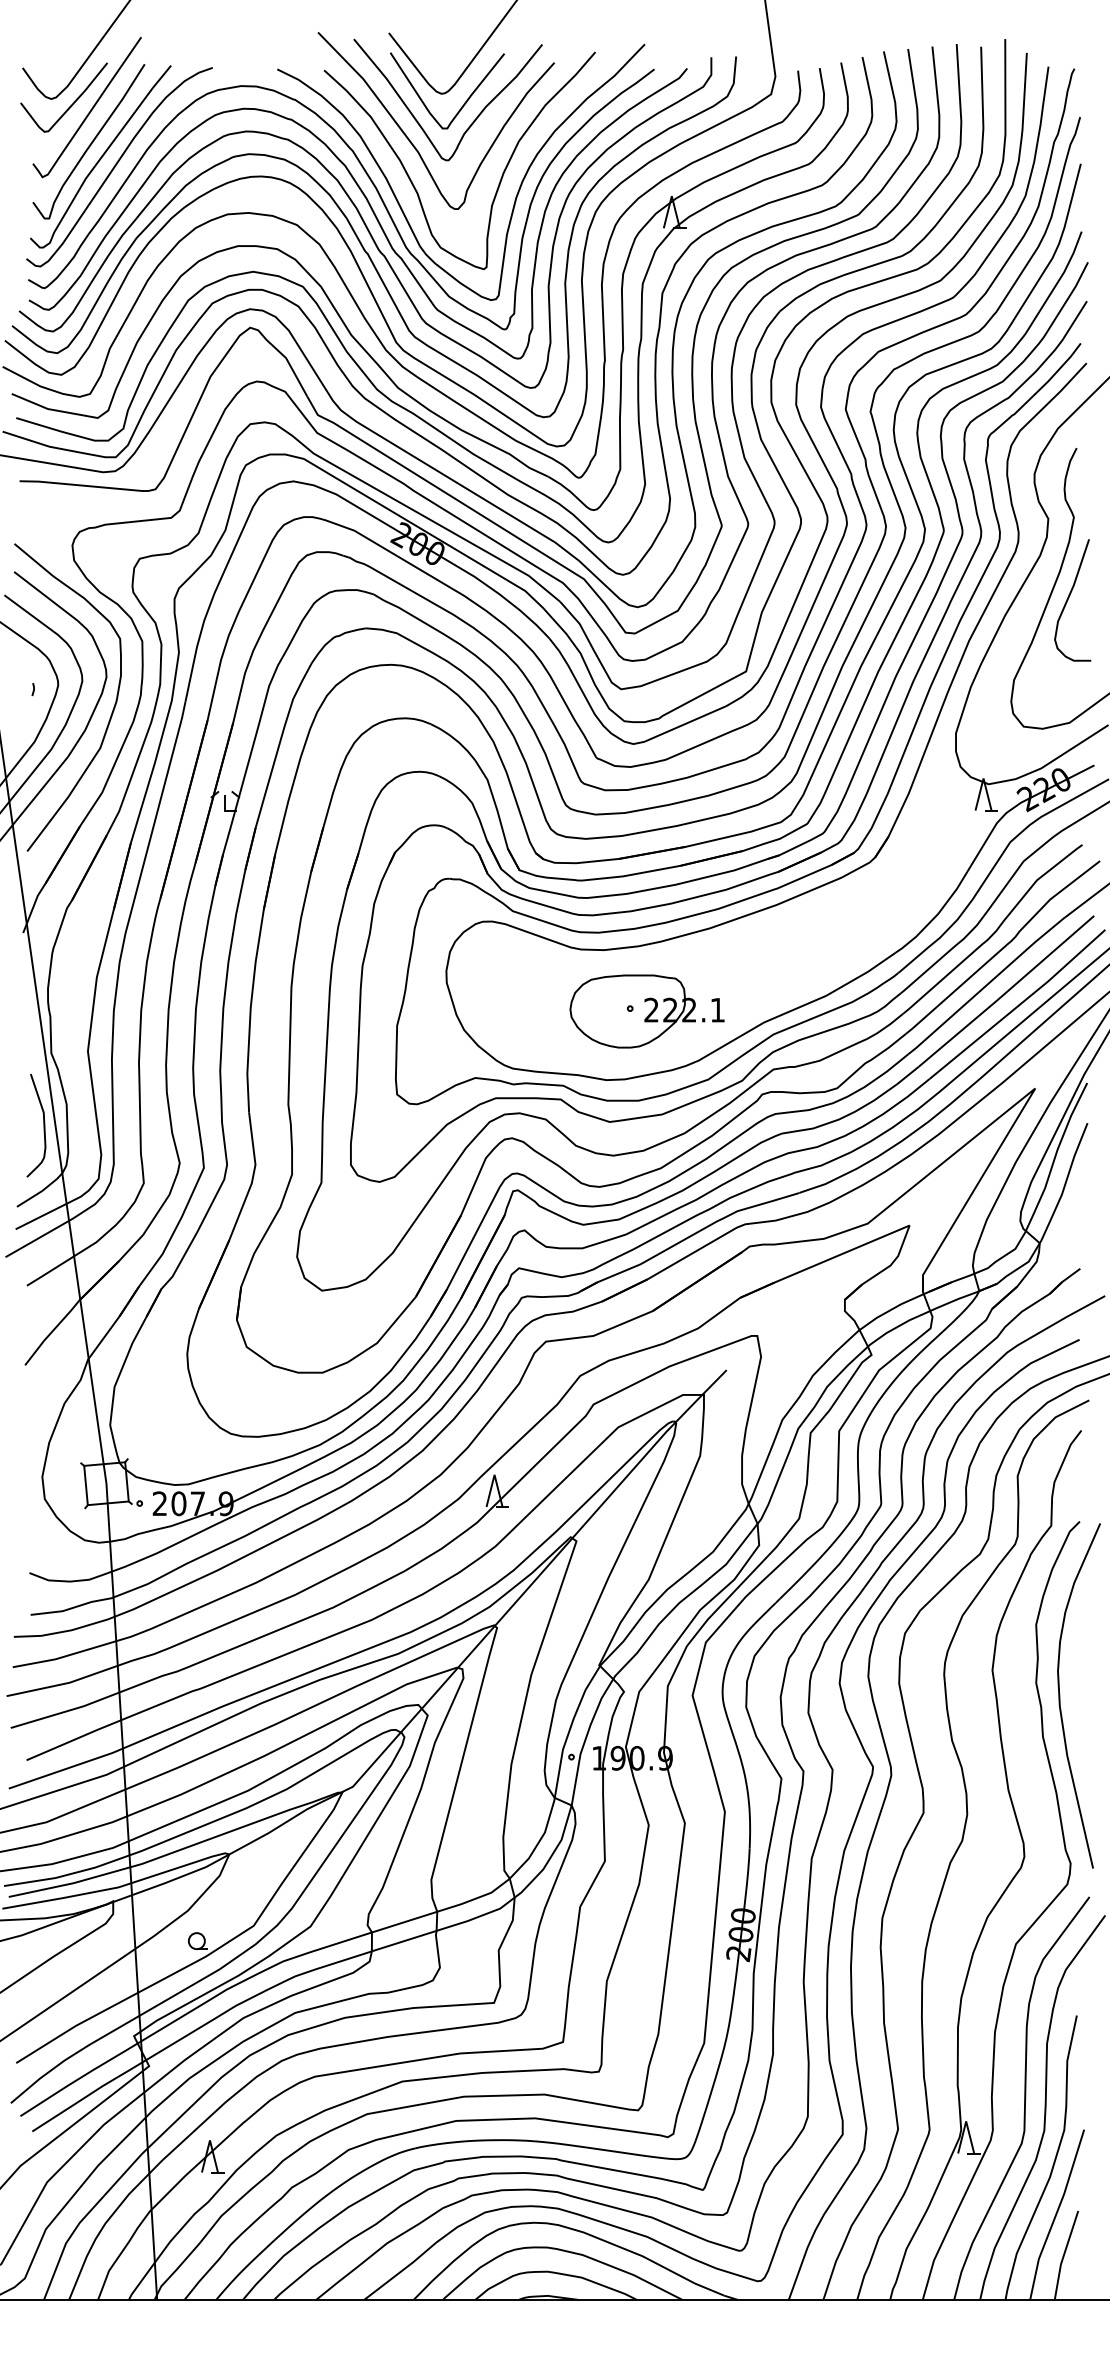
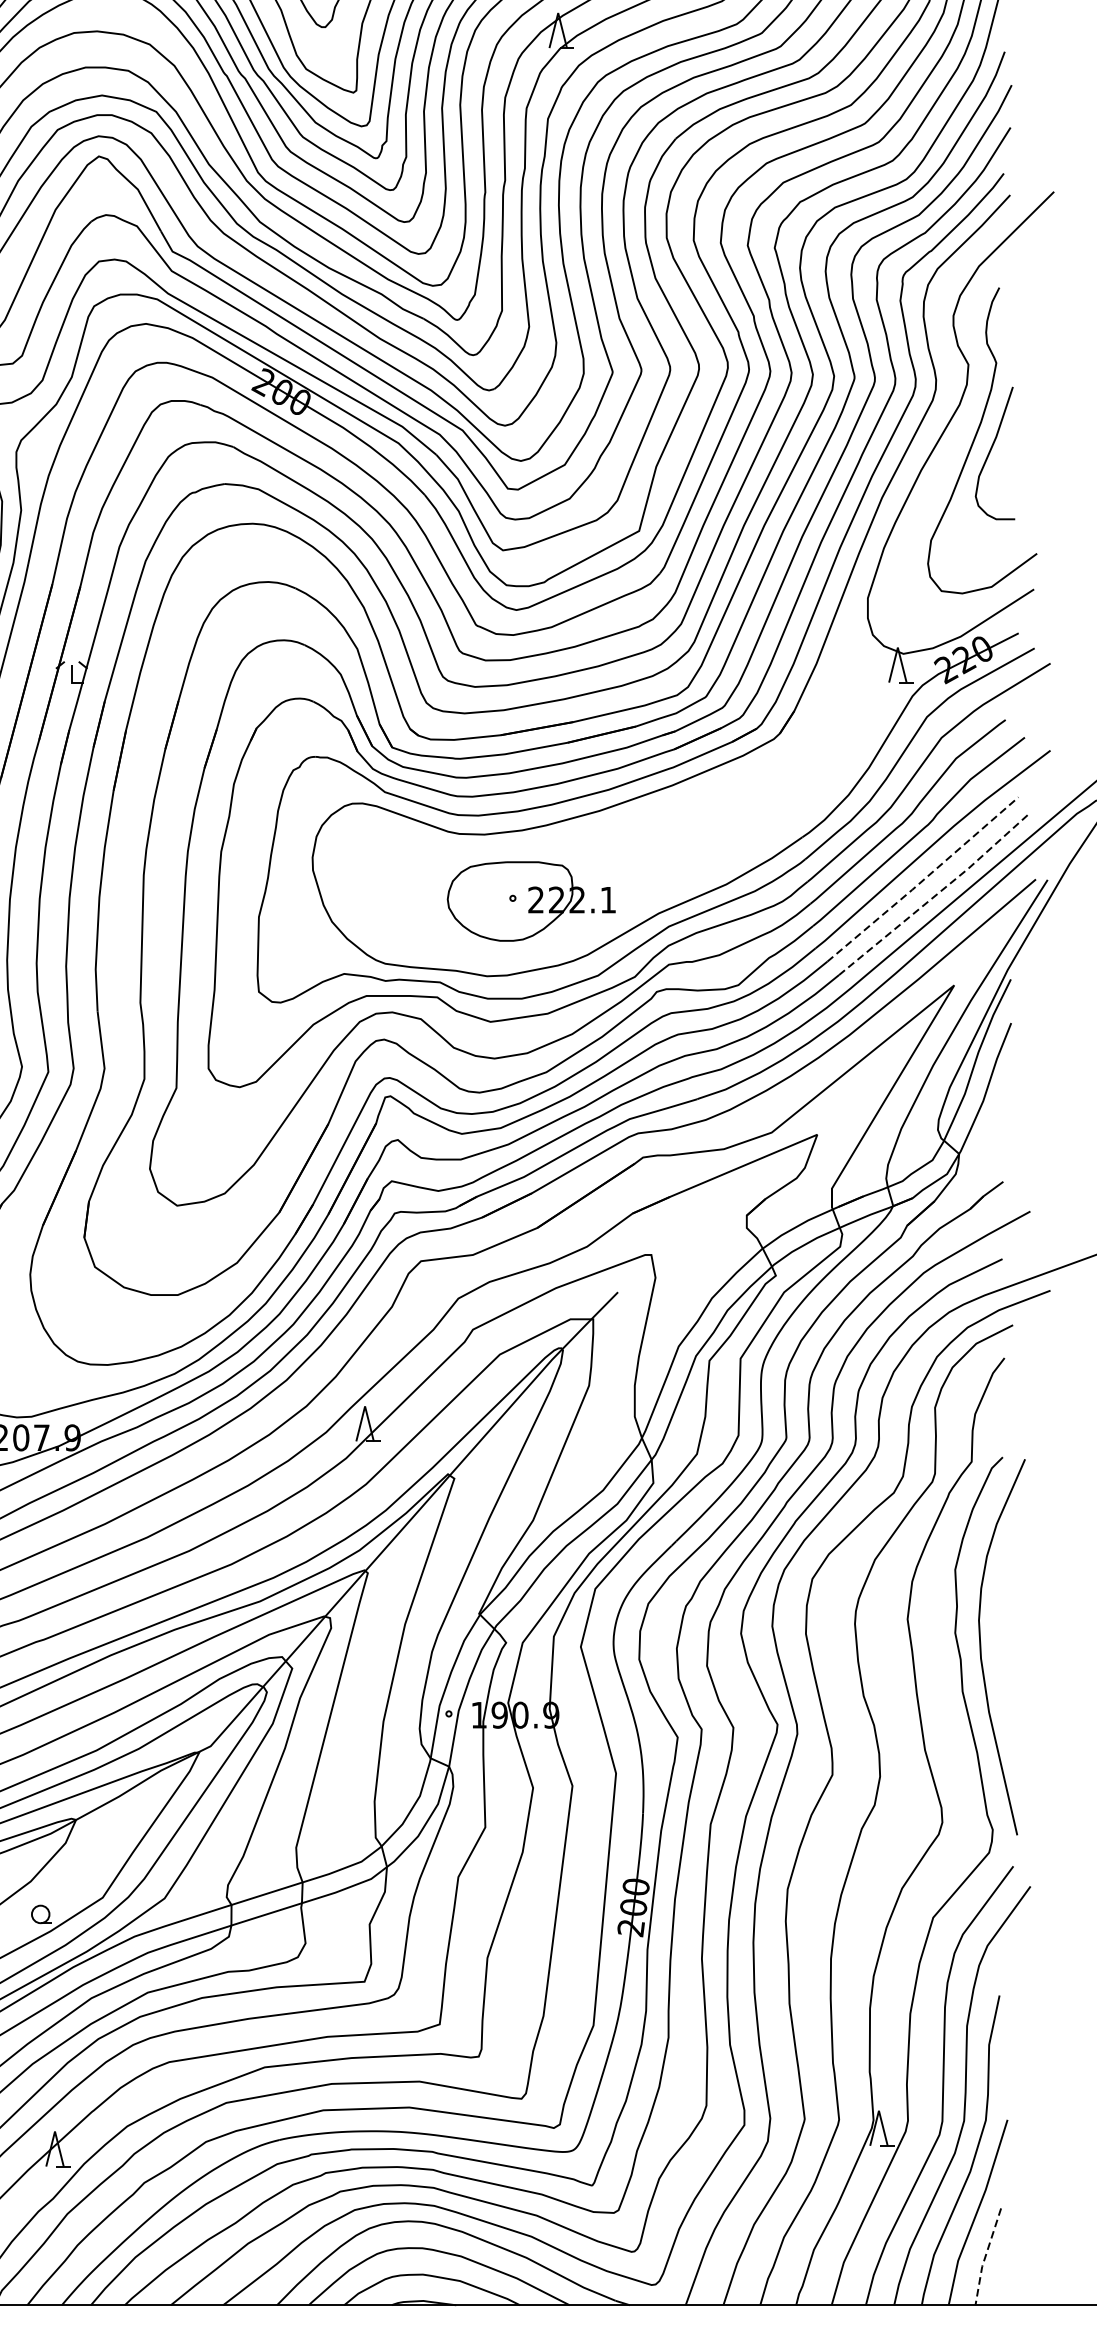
line: (1006, 992) -> (922, 880), solid -> dashed
line: (1018, 1005) -> (935, 894), solid -> dashed
line: (1063, 2255) -> (985, 2256), solid -> dashed

